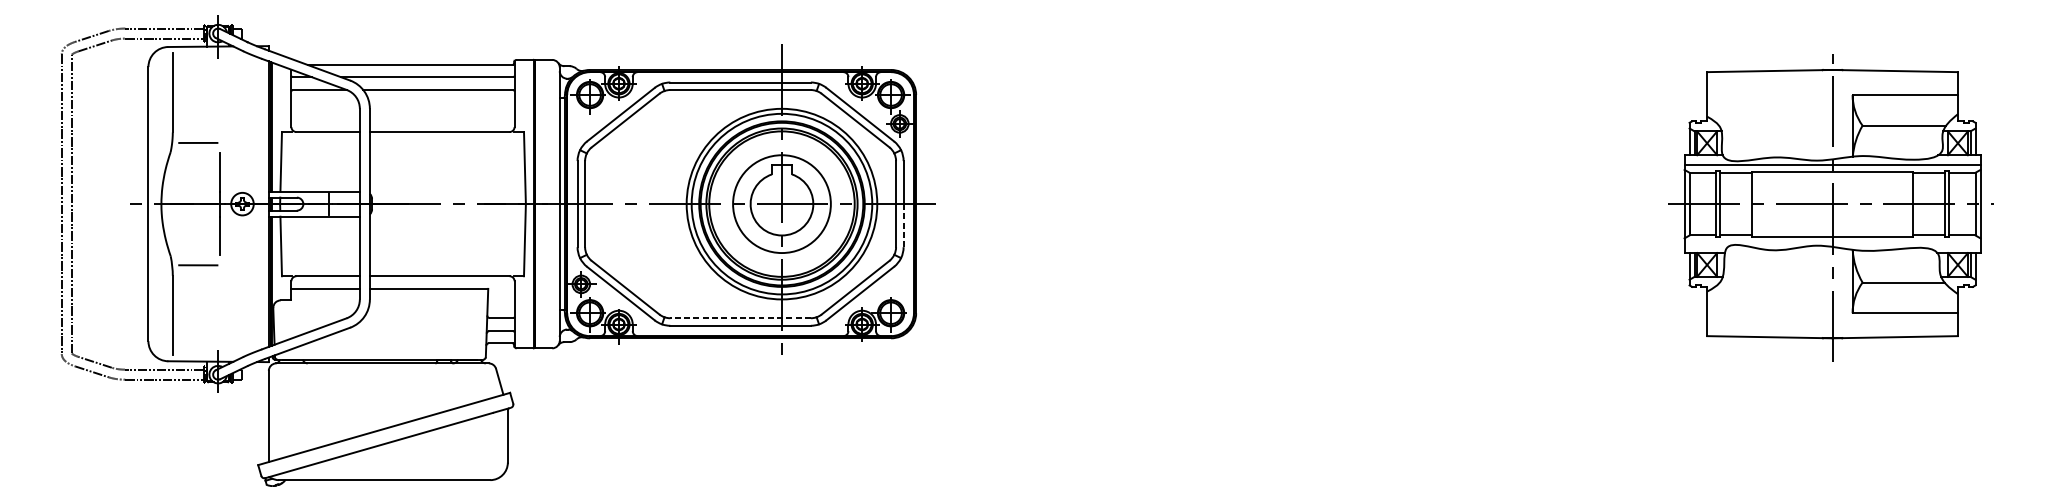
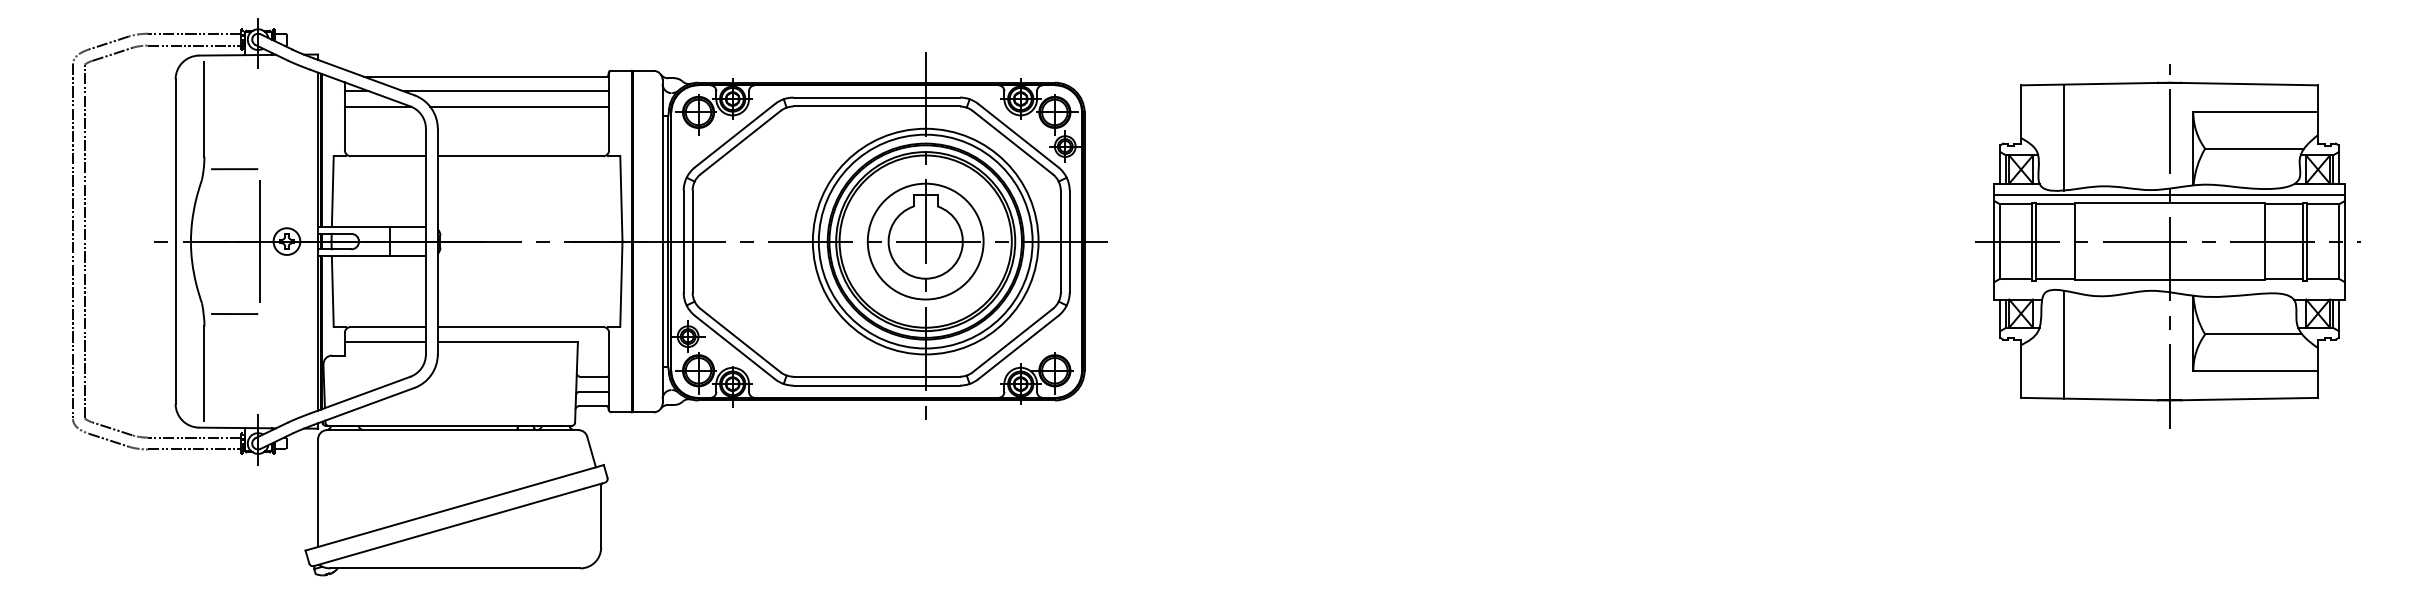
line: (1743, 116) -> (2064, 137), added
line: (903, 226) -> (1069, 267), dashed -> solid
line: (1743, 291) -> (2064, 344), added
line: (740, 318) -> (876, 376), dashed -> solid

